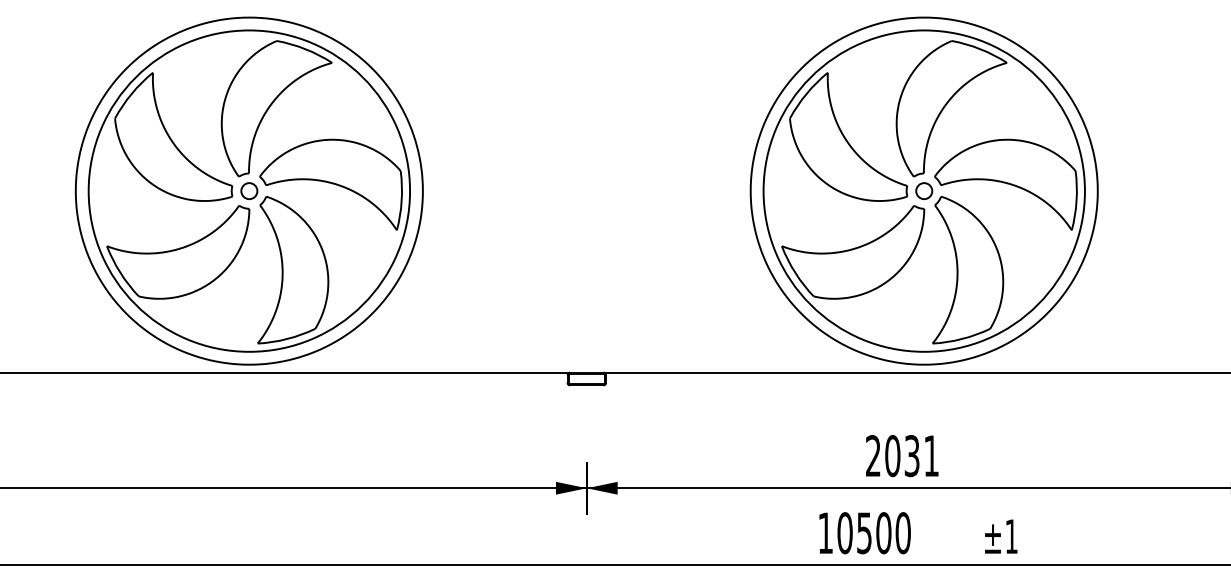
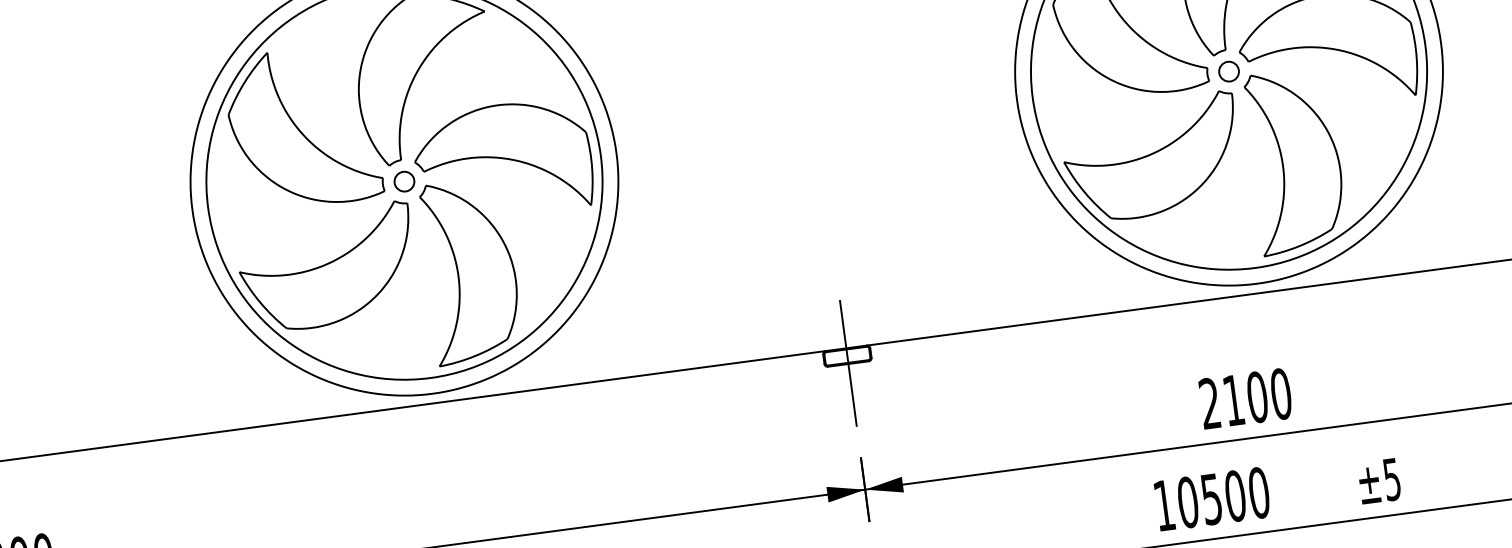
line: (586, 384) -> (847, 362), added
text: (912, 456) -> (1257, 397), 2031 -> 2100
text: (1011, 536) -> (1391, 479), ±1 -> ±5

